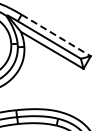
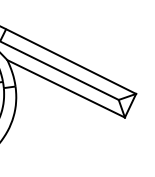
line: (56, 35) -> (71, 61), dashed -> solid

